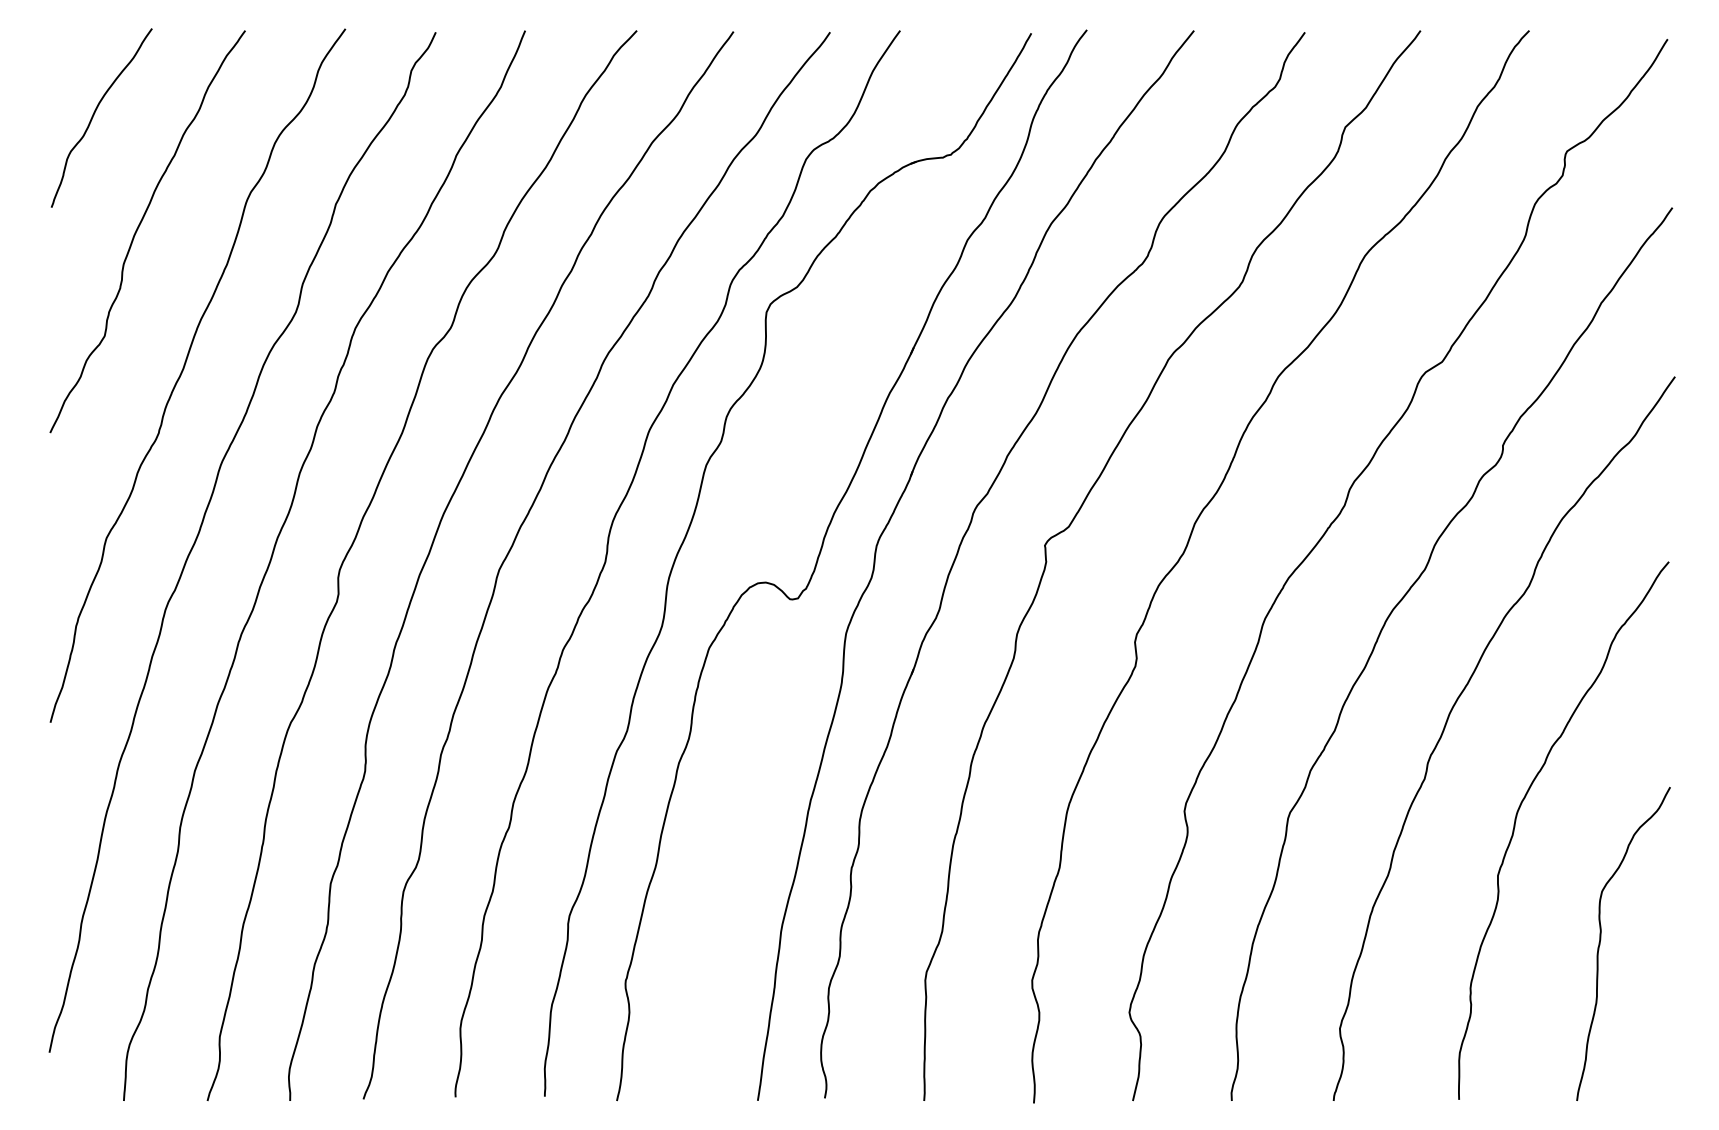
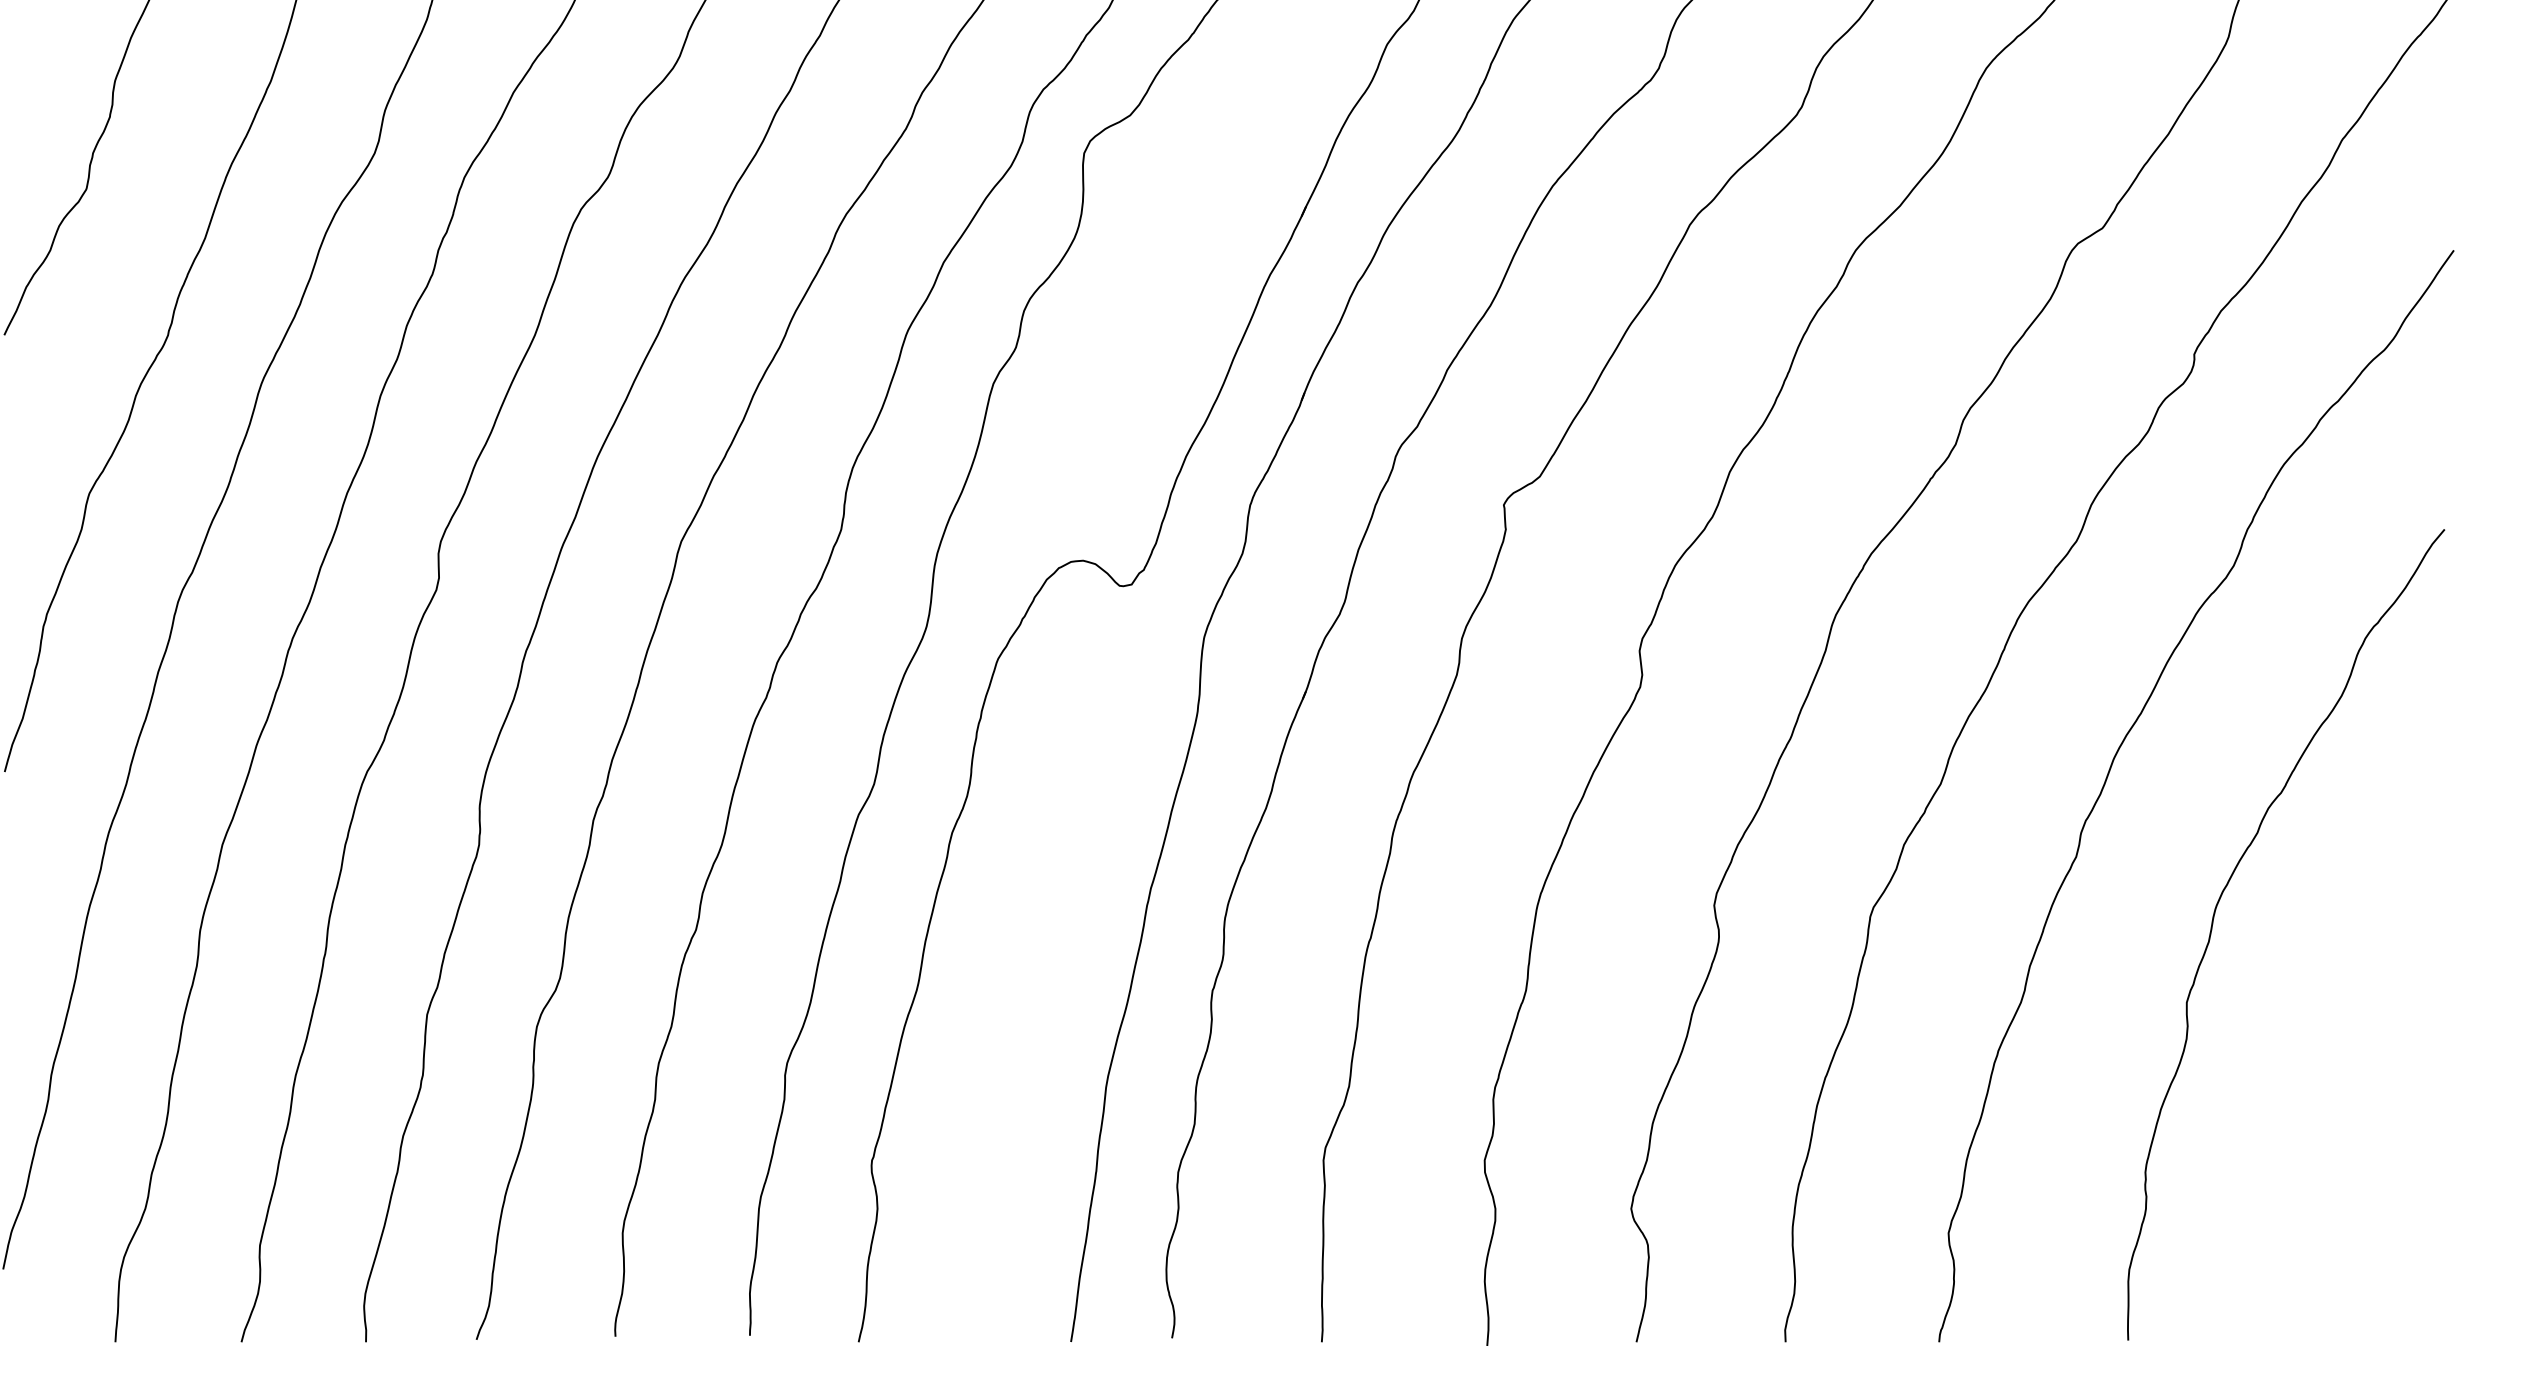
curve: (1601, 939) -> (2342, 1098), removed

